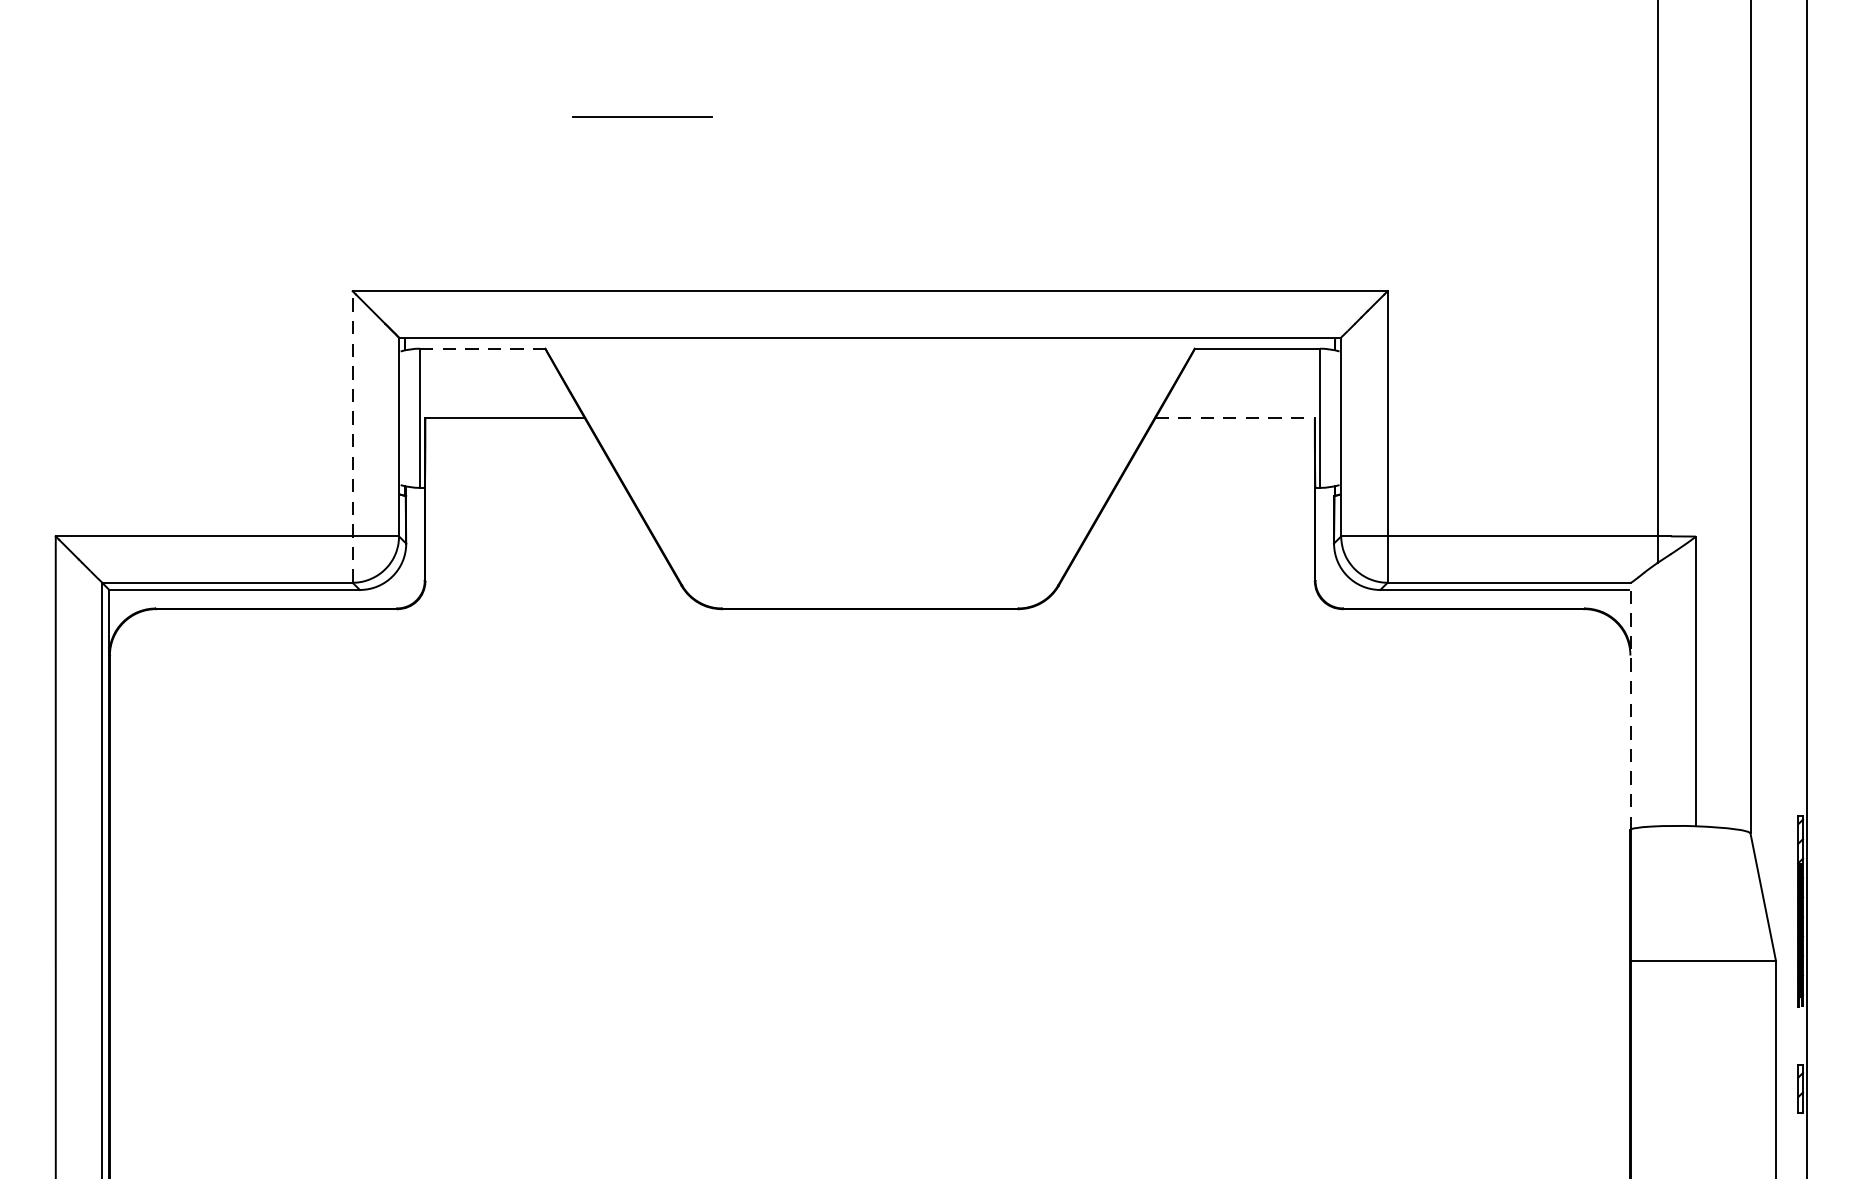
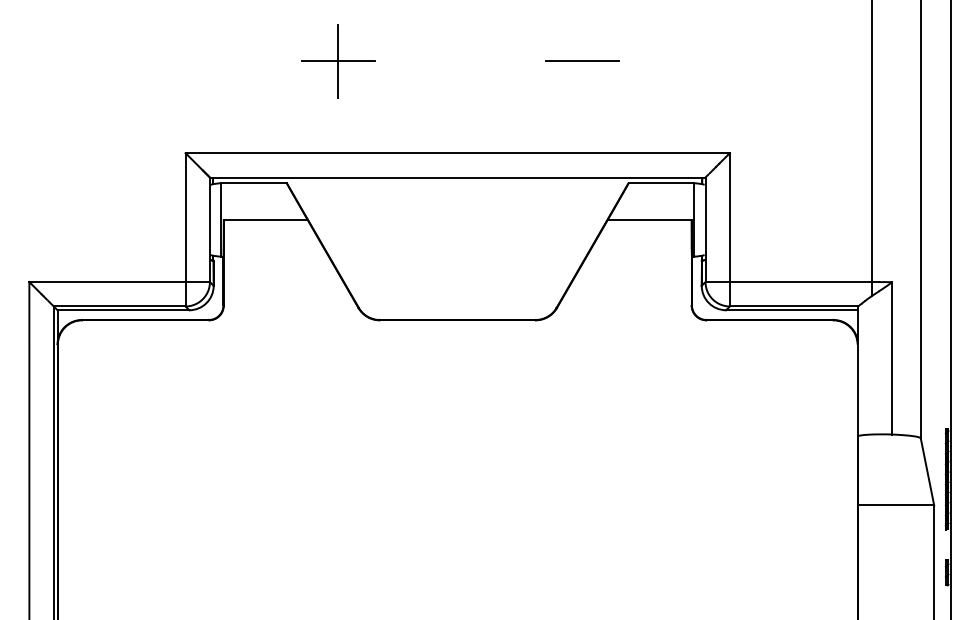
line: (643, 115) -> (338, 60), added
line: (1107, 115) -> (582, 60), added
line: (481, 348) -> (253, 183), dashed -> solid
line: (1234, 417) -> (649, 219), dashed -> solid
line: (352, 436) -> (185, 229), dashed -> solid
line: (1630, 706) -> (857, 371), dashed -> solid

